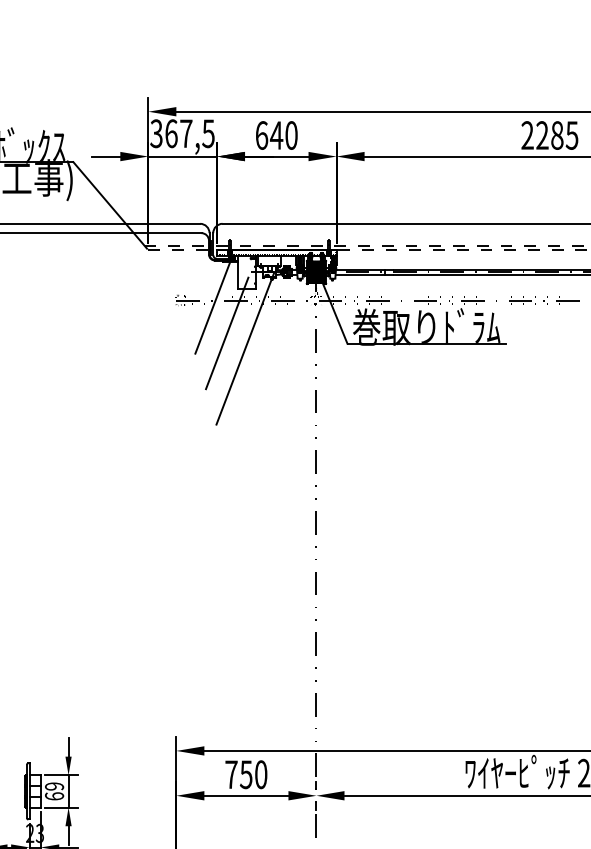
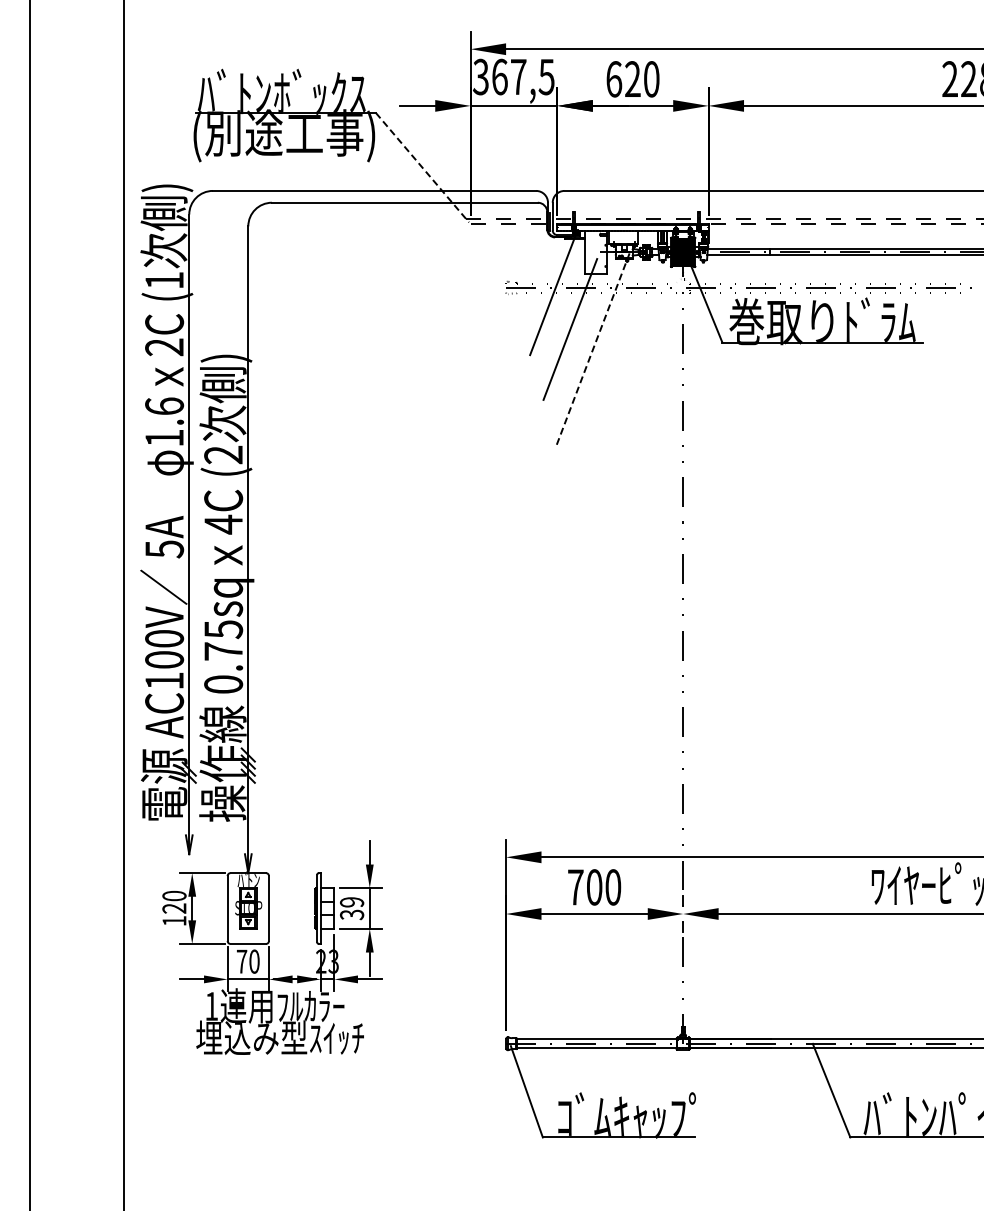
text: (276, 134) -> (632, 78), 640 -> 620
line: (110, 205) -> (422, 167), solid -> dashed
line: (245, 348) -> (593, 348), solid -> dashed
text: (246, 774) -> (594, 887), 750 -> 700
text: (54, 796) -> (351, 914), 69 -> 39

